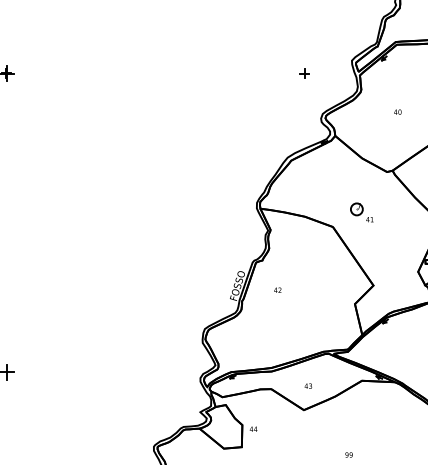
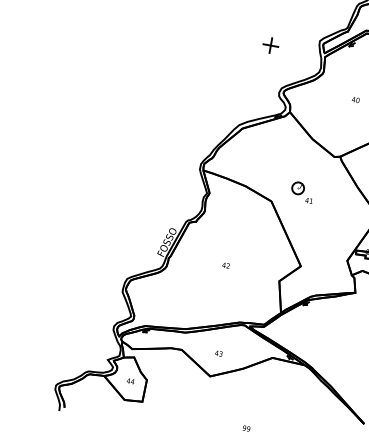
part: (304, 73) -> (270, 45), size x1.67
text: (277, 289) -> (225, 264), moved
text: (253, 428) -> (130, 380), moved

